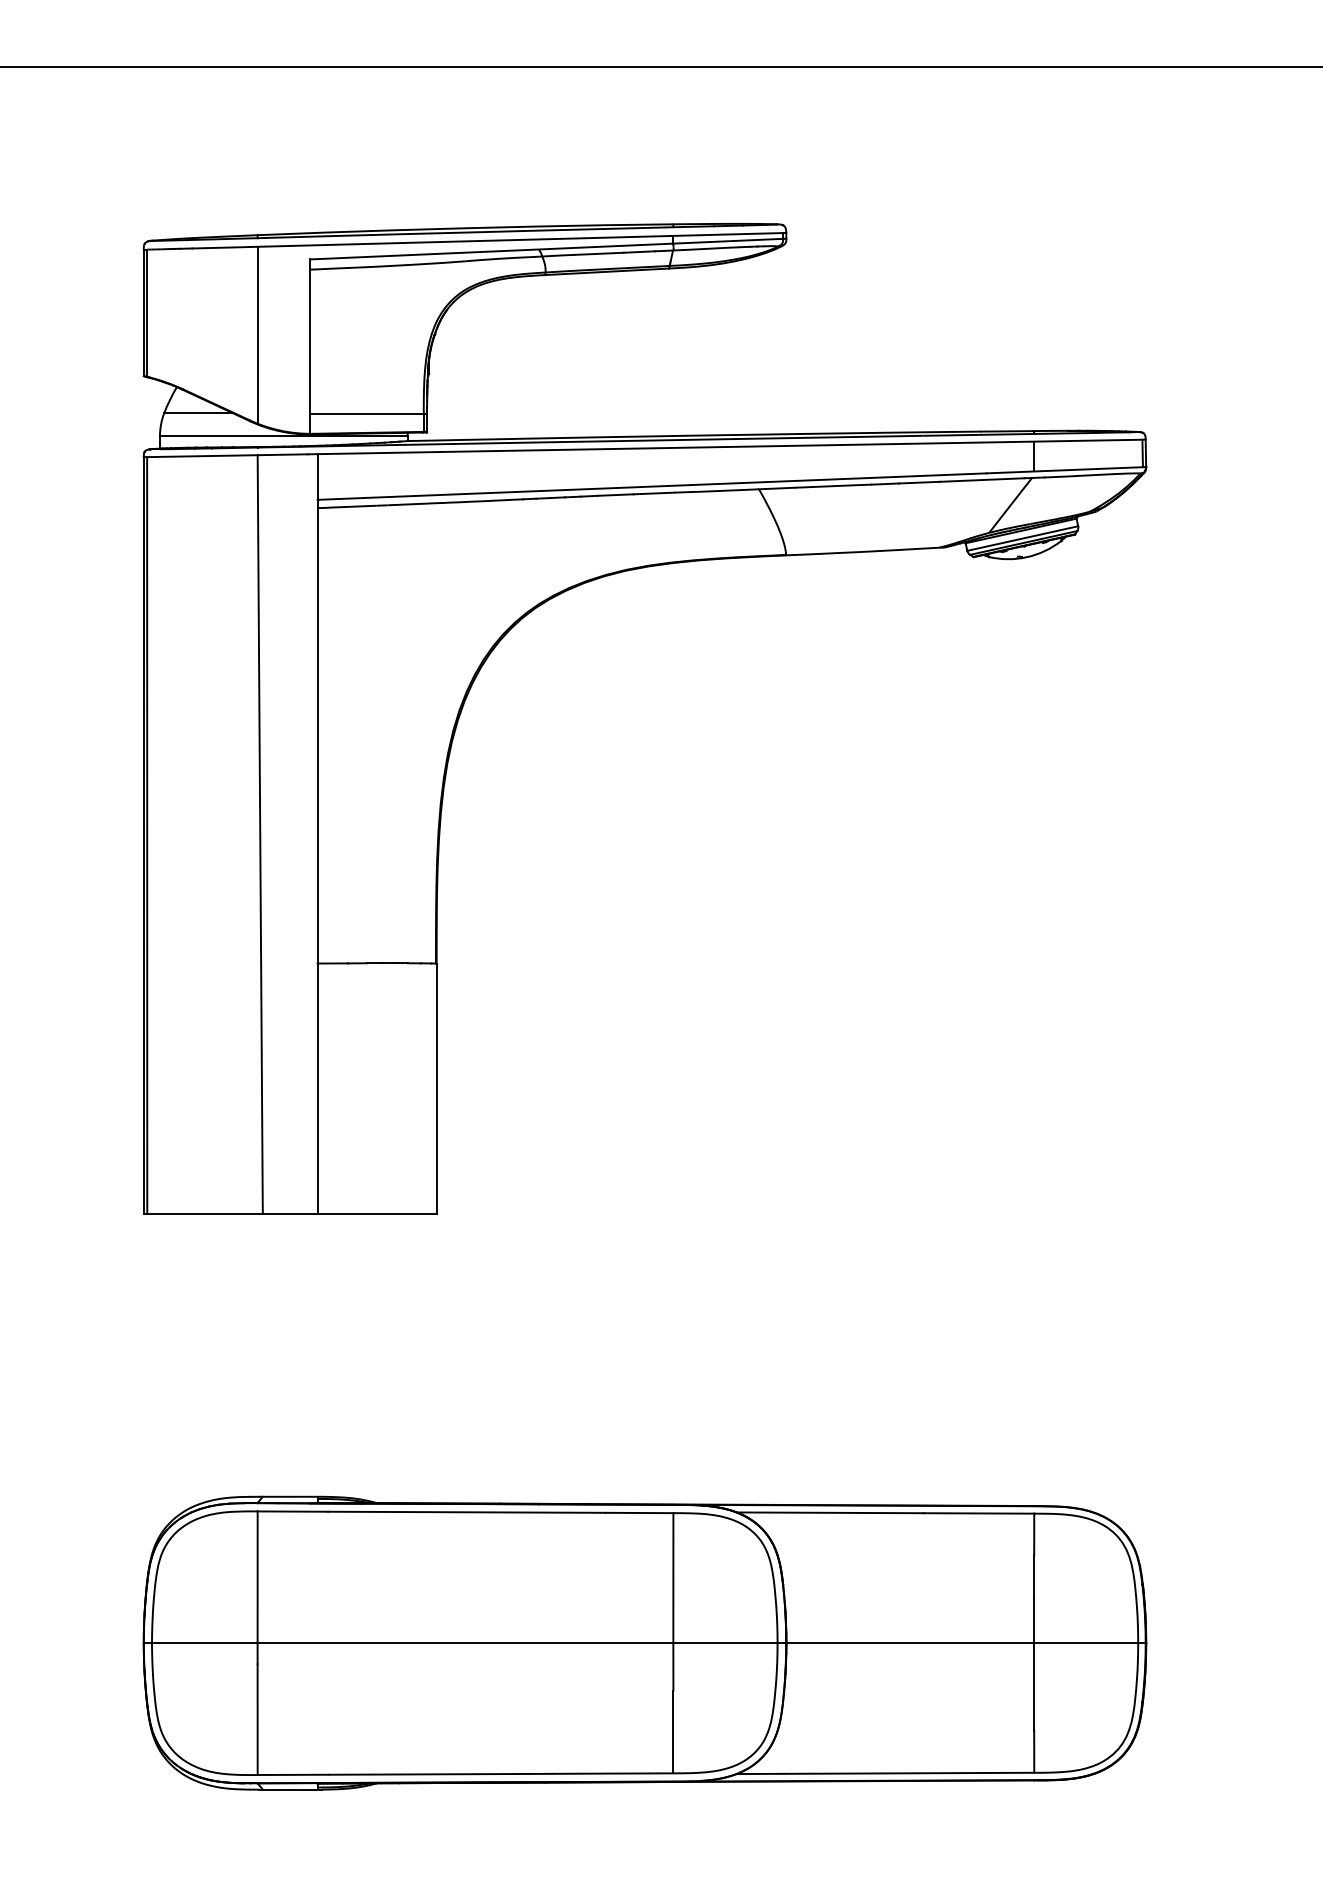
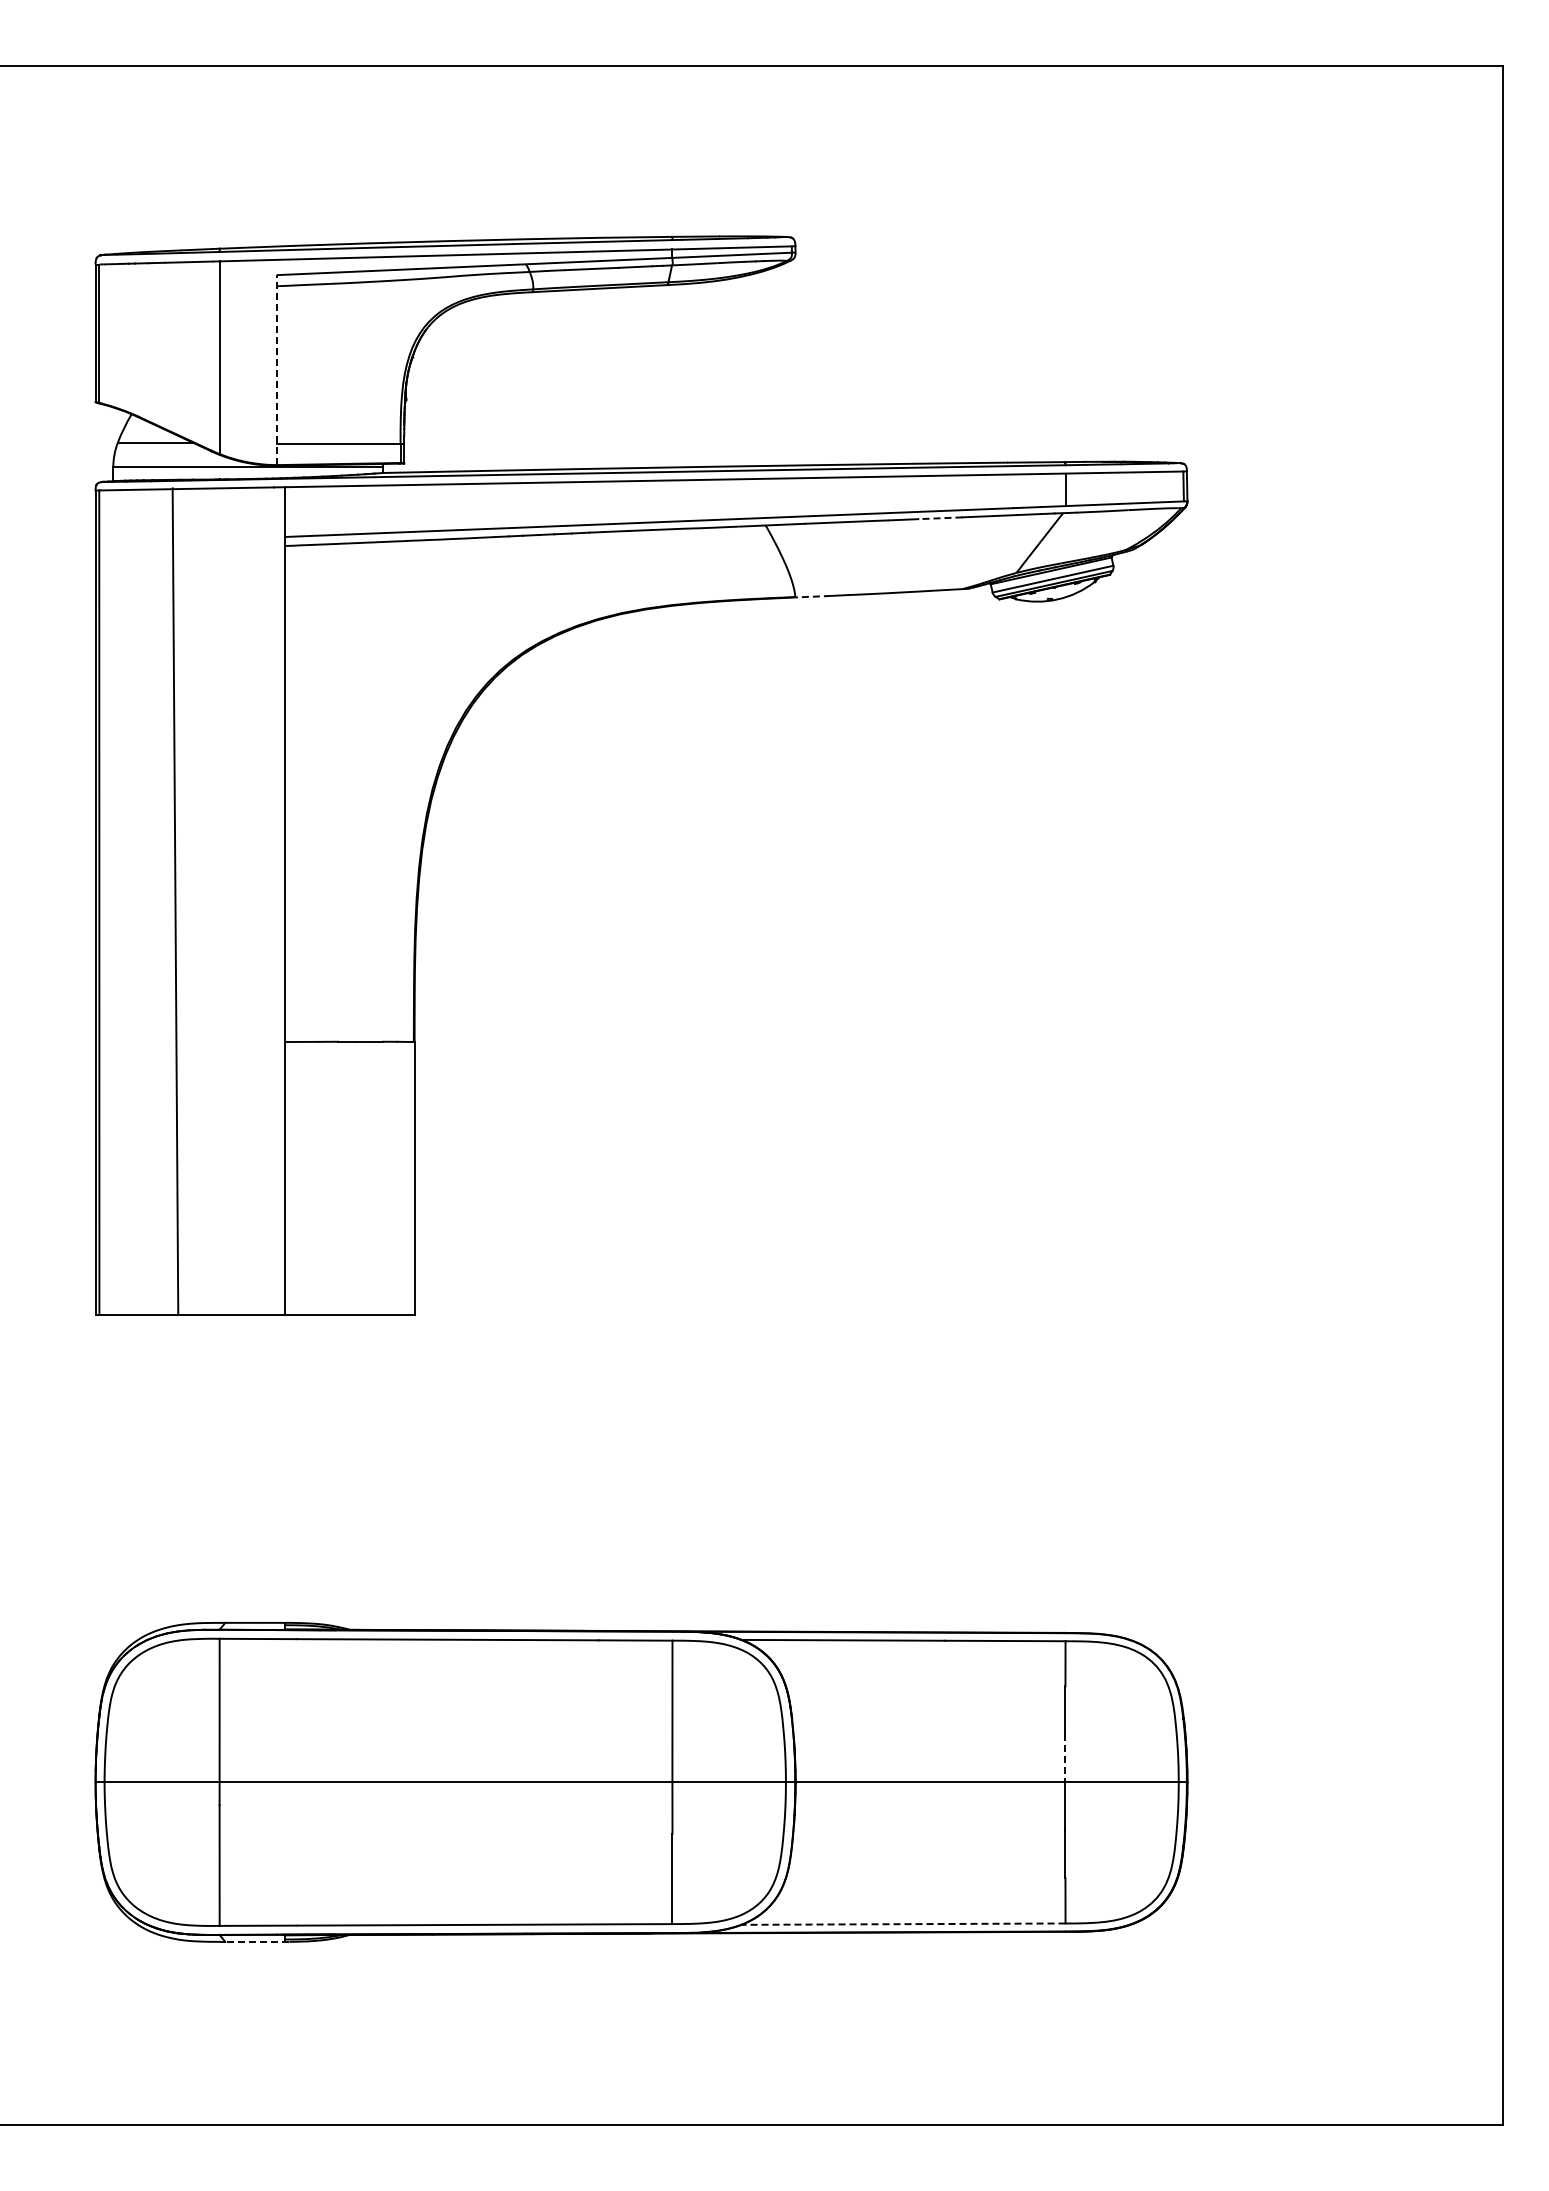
line: (309, 346) -> (276, 369), solid -> dashed
line: (918, 482) -> (939, 518), solid -> dashed
line: (802, 554) -> (813, 596), solid -> dashed
line: (260, 834) -> (175, 901), moved
line: (1034, 1621) -> (1065, 1758), solid -> dashed
line: (885, 1773) -> (903, 1924), solid -> dashed
line: (291, 1789) -> (256, 1941), solid -> dashed

